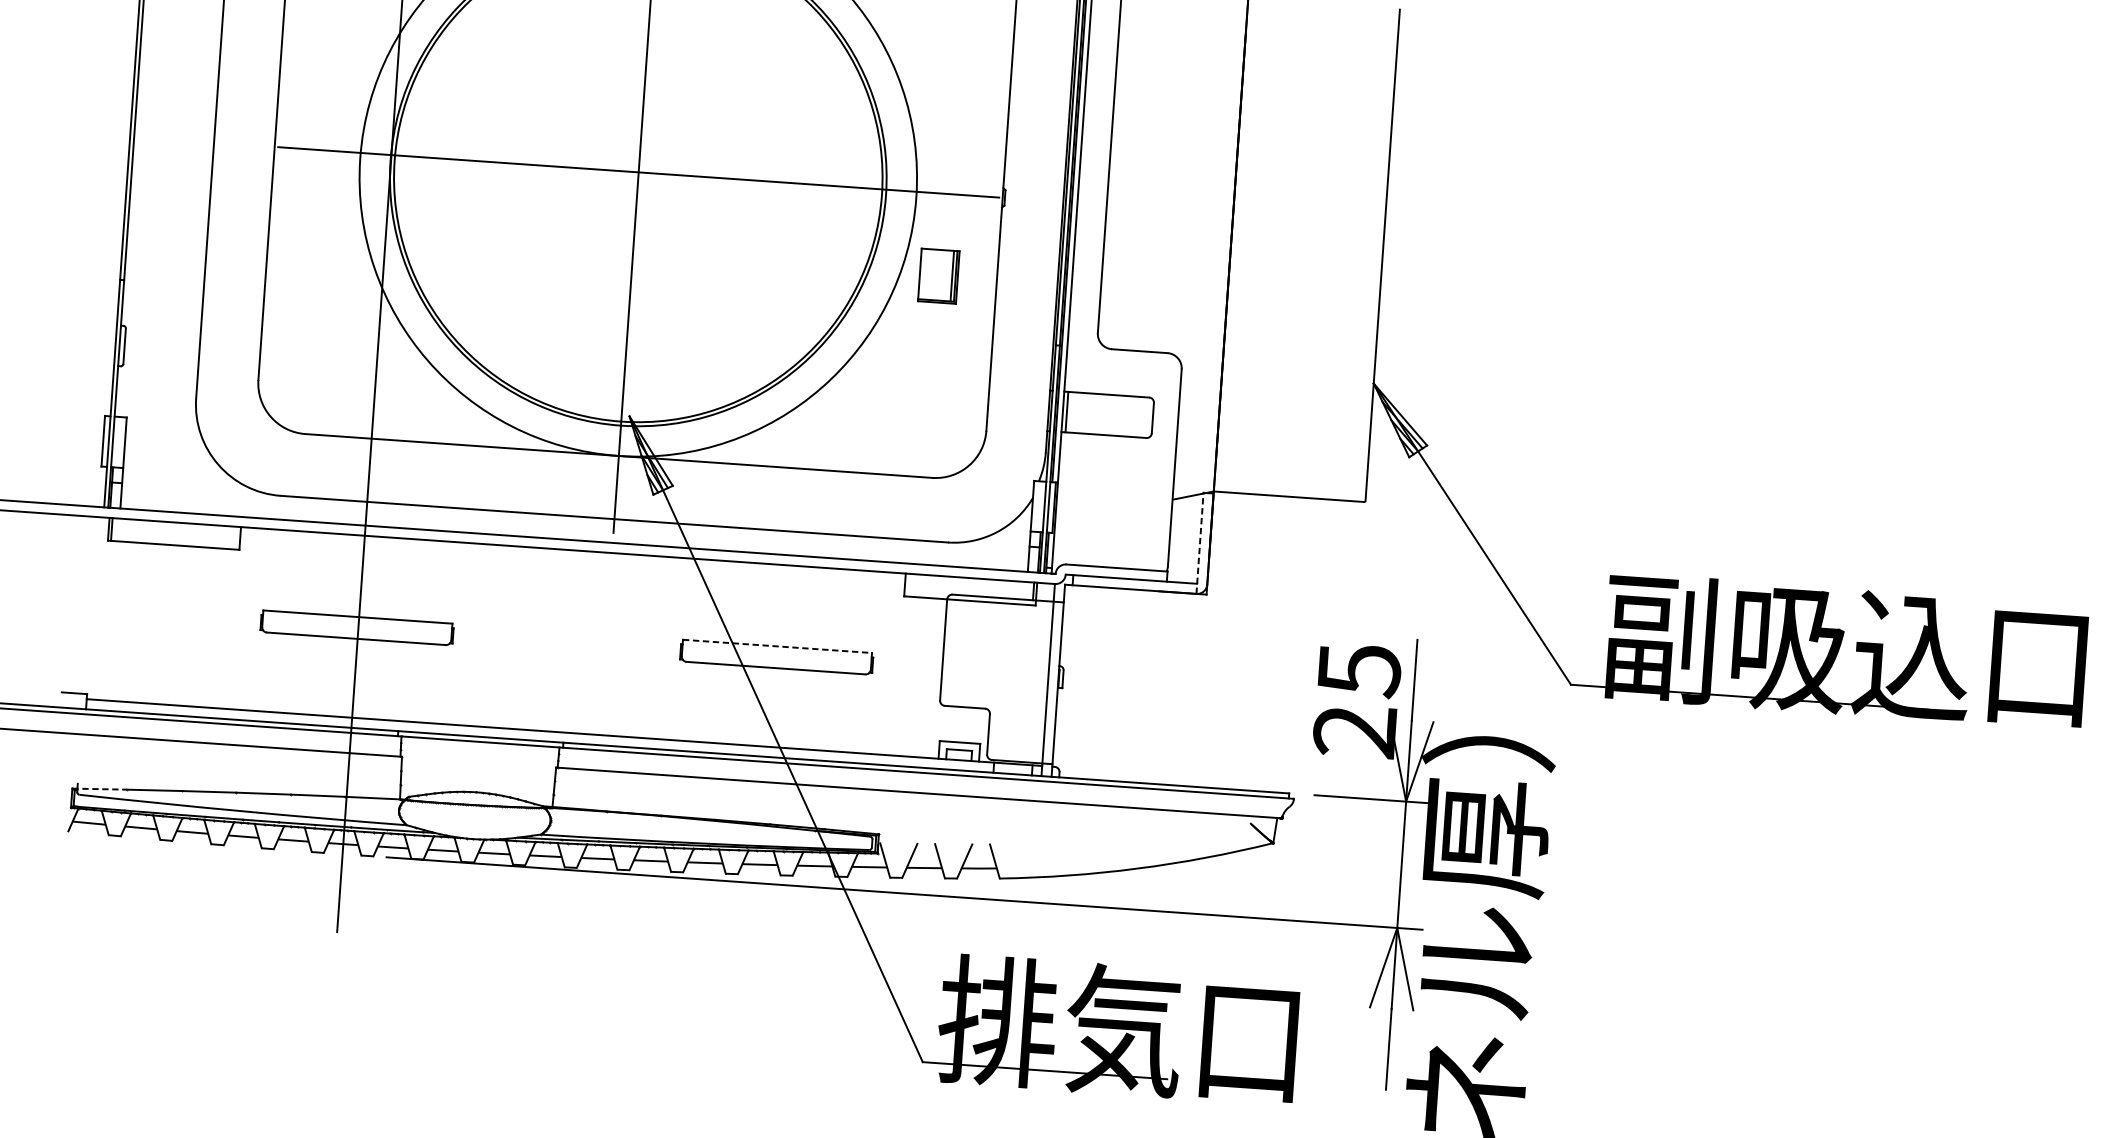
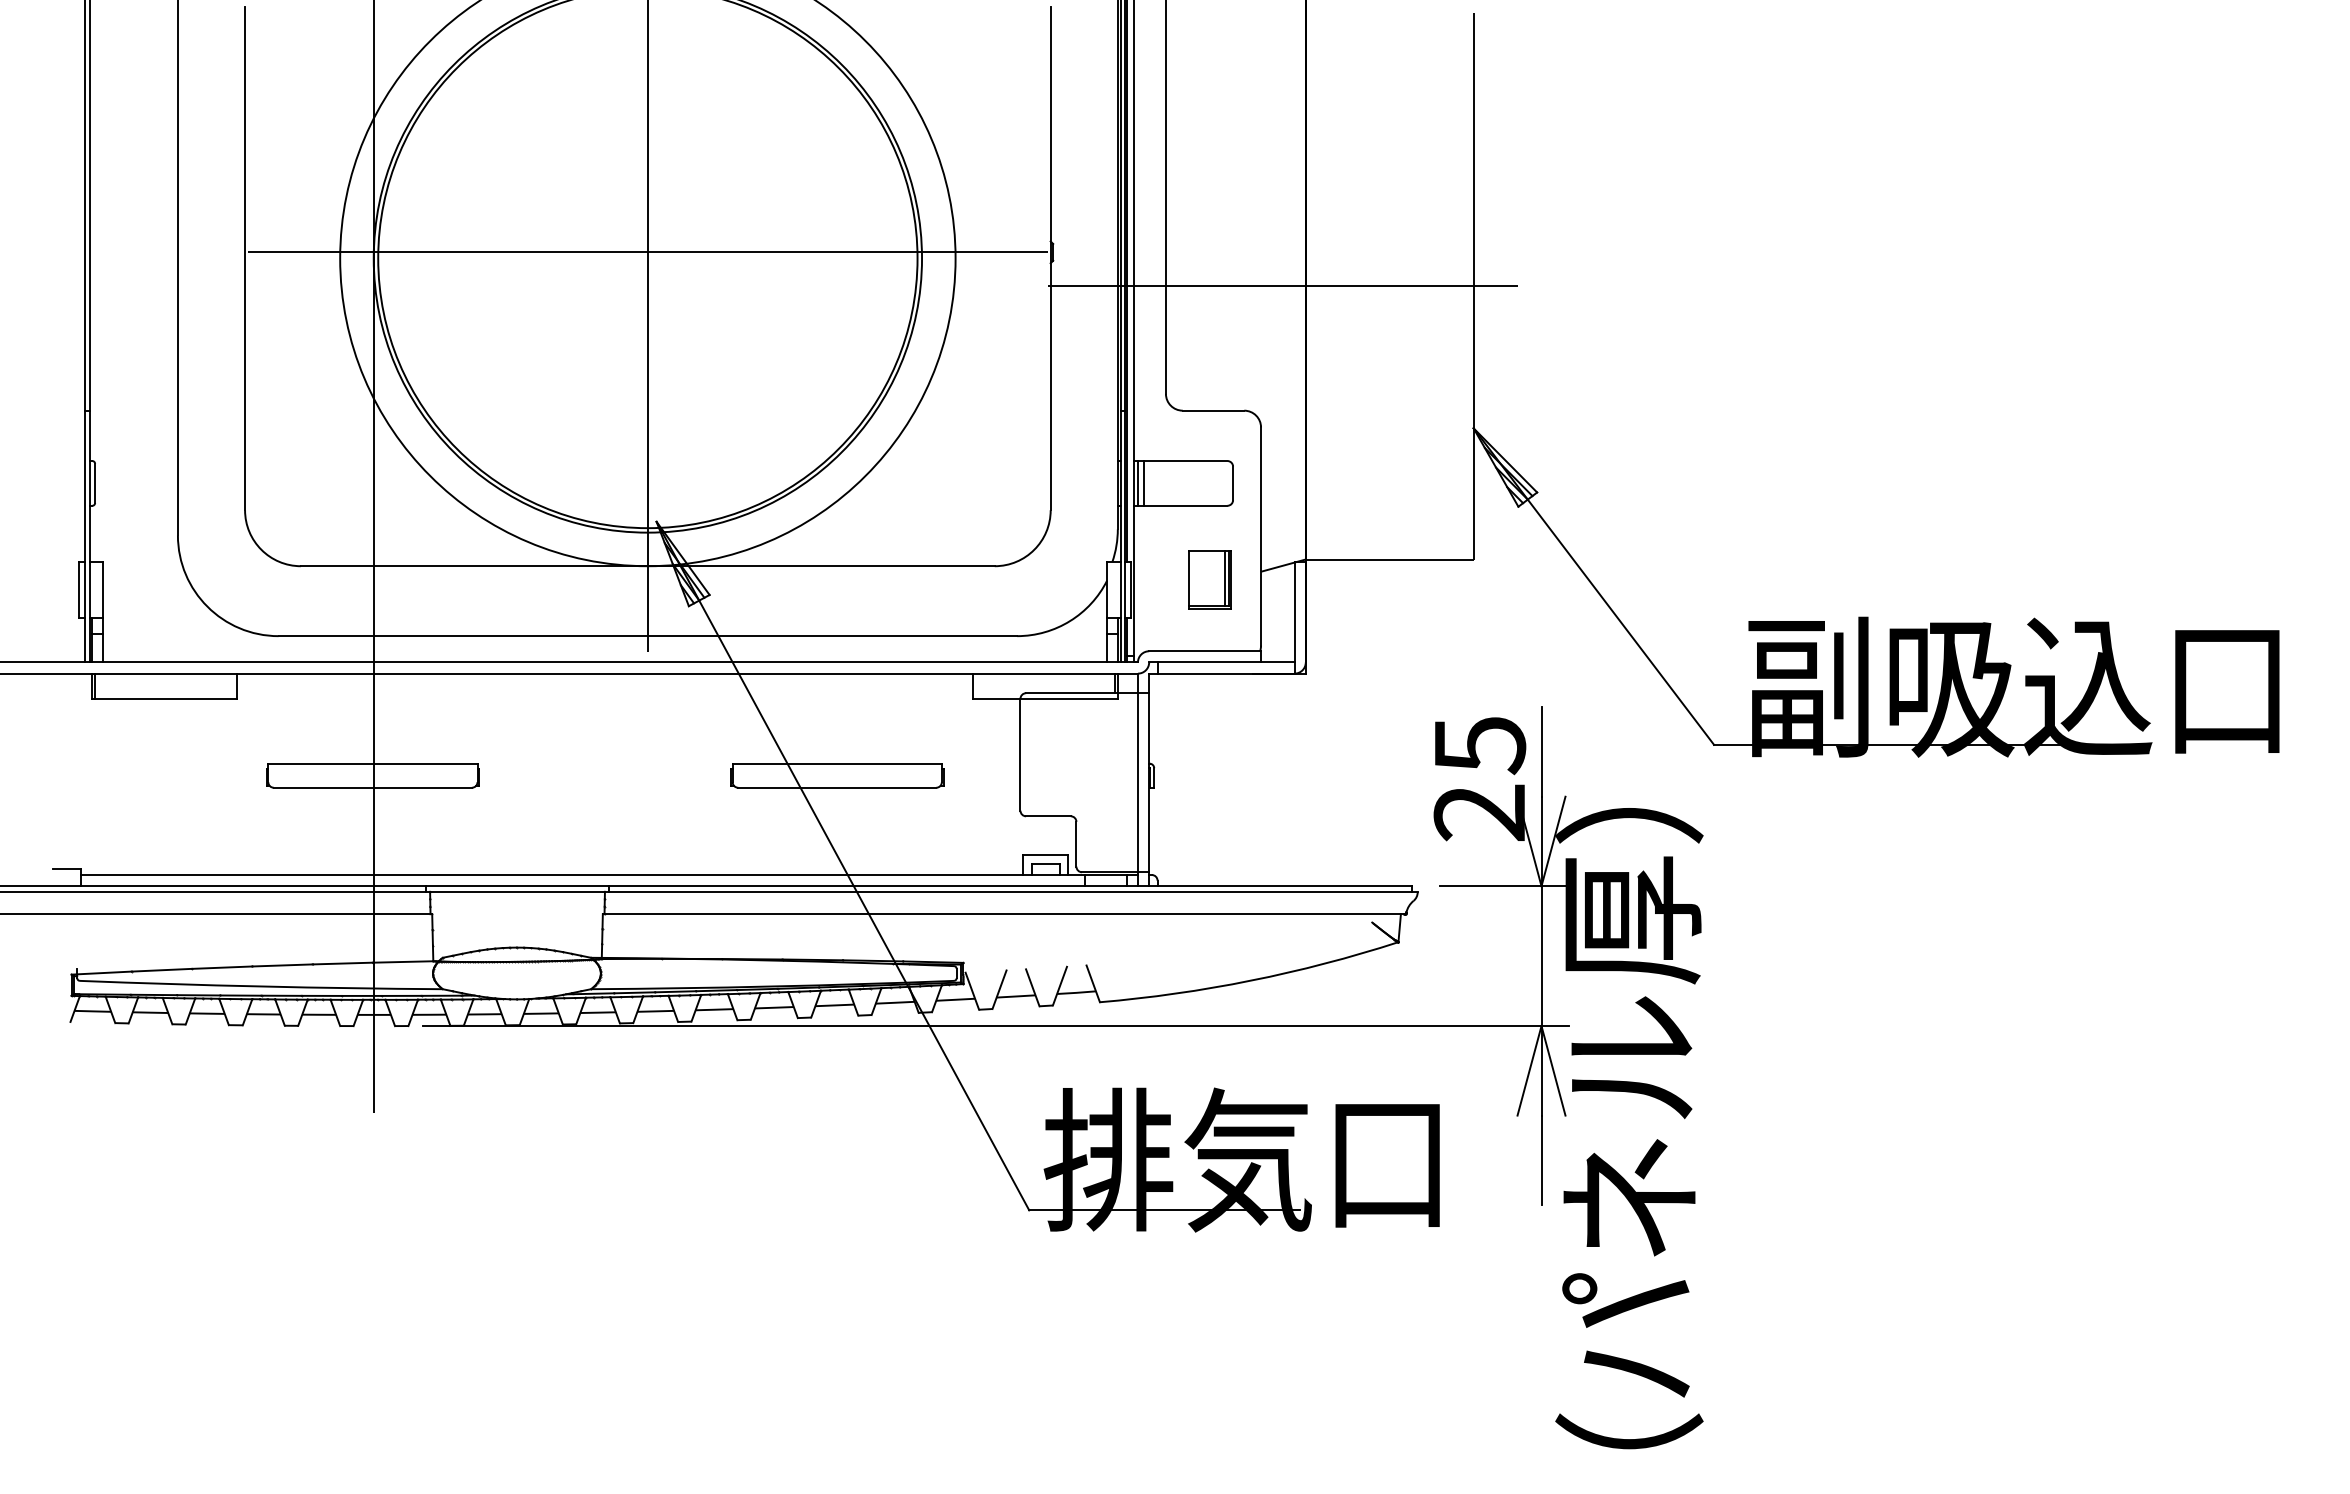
line: (1209, 243) -> (1282, 286), added
part: (938, 276) -> (1209, 579), moved
line: (1072, 412) -> (1144, 483), added
line: (1199, 543) -> (1294, 617), dashed -> solid
line: (777, 646) -> (837, 763), dashed -> solid
line: (100, 789) -> (102, 973), dashed -> solid

